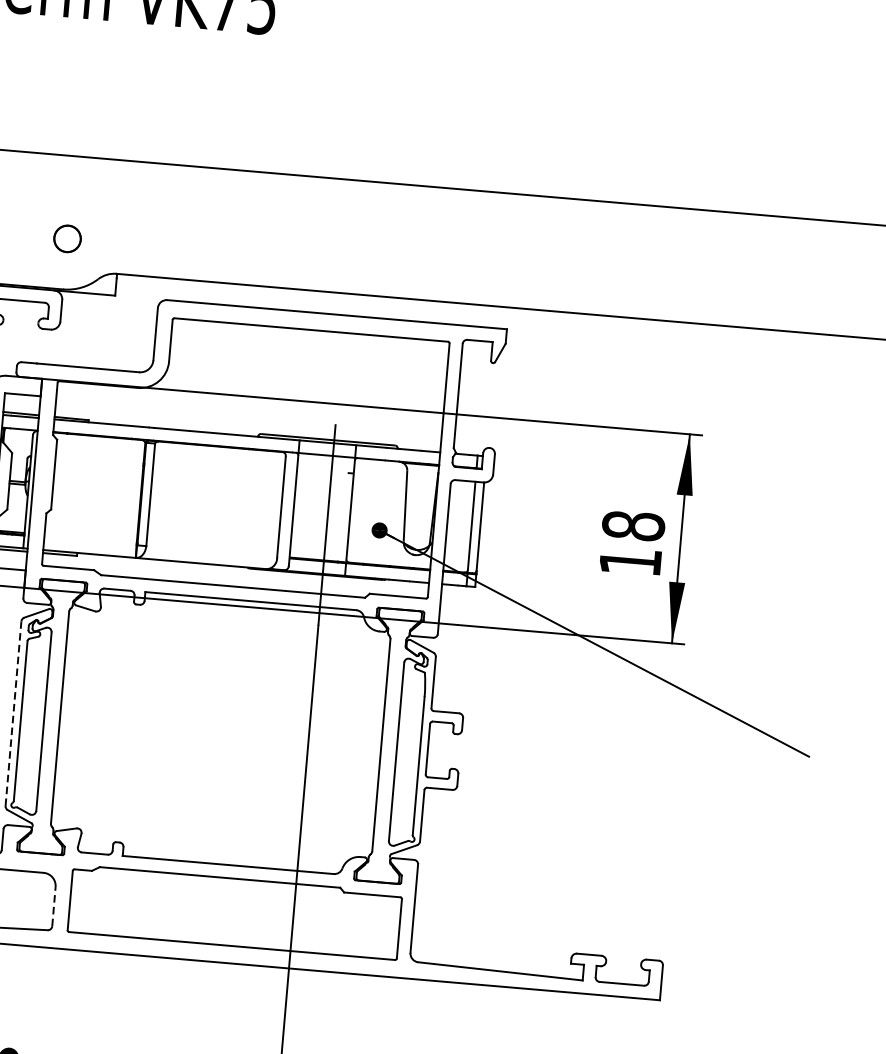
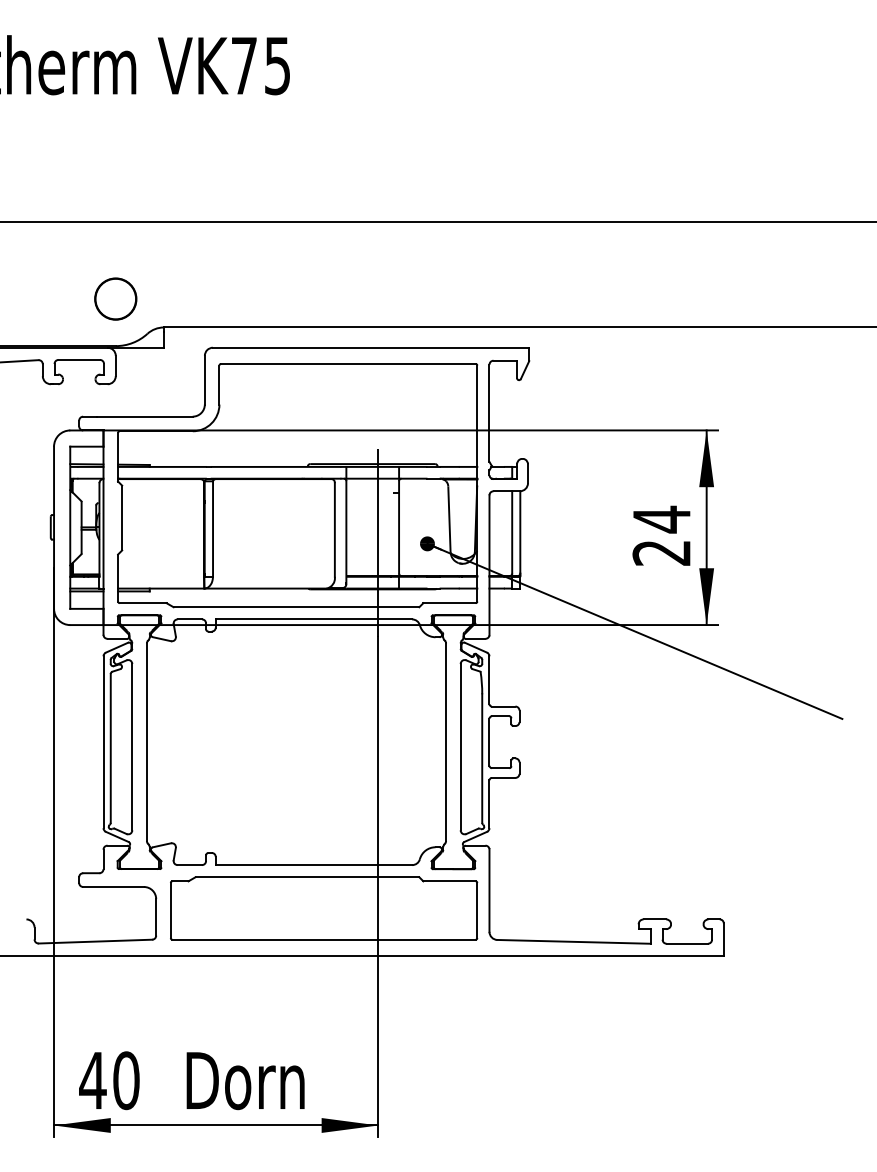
circle: (67, 238) -> (115, 298), size x1.67
text: (631, 543) -> (661, 535), 18 -> 24
line: (13, 713) -> (103, 742), dashed -> solid
line: (54, 905) -> (156, 916), dashed -> solid

